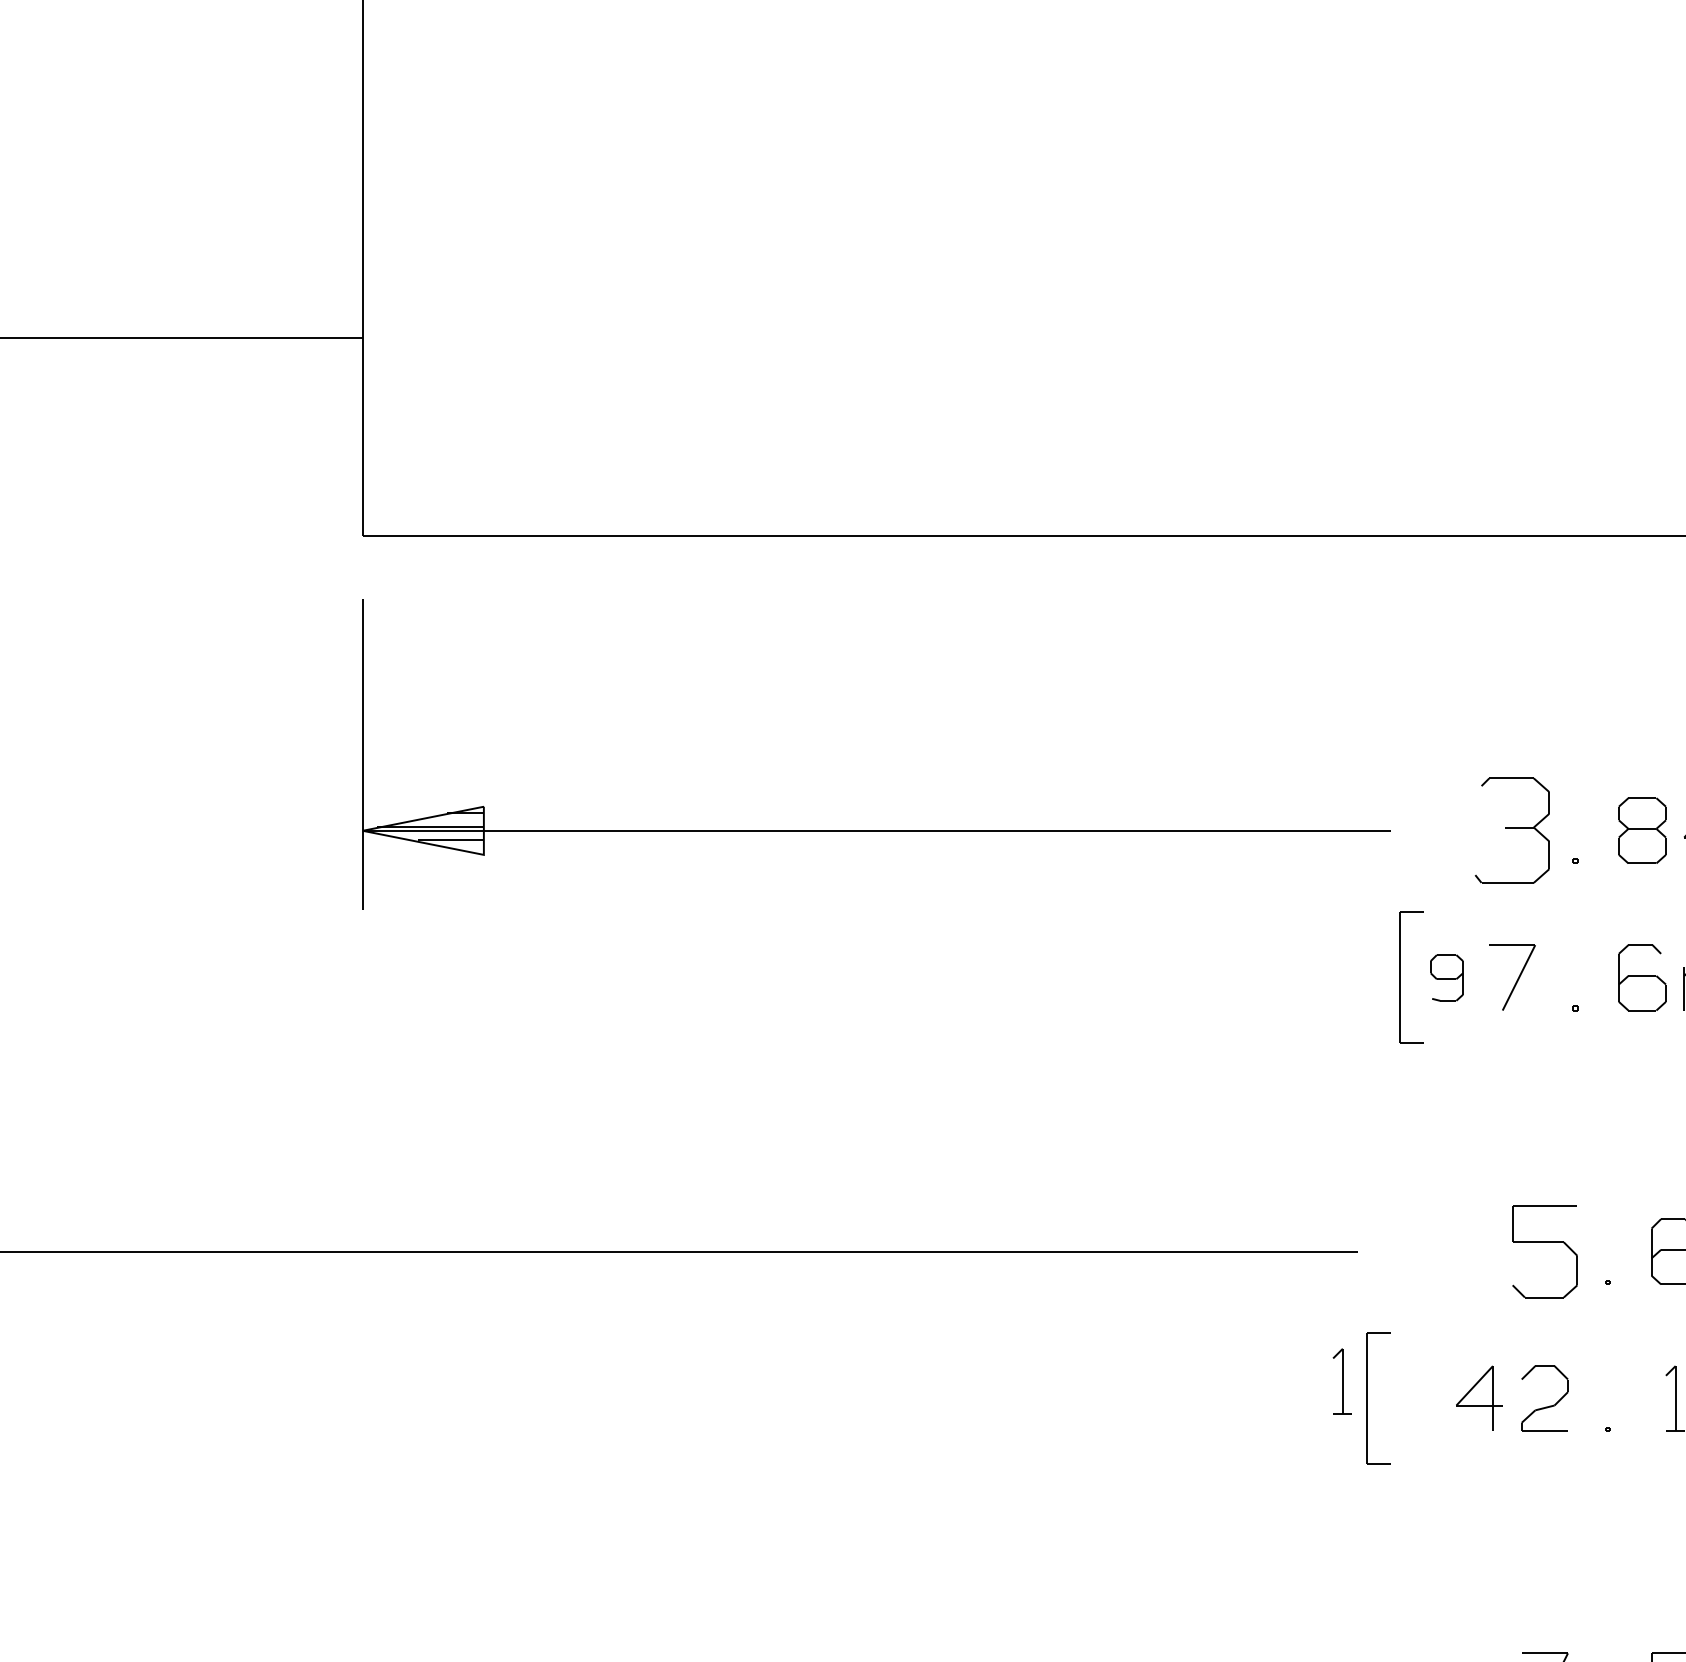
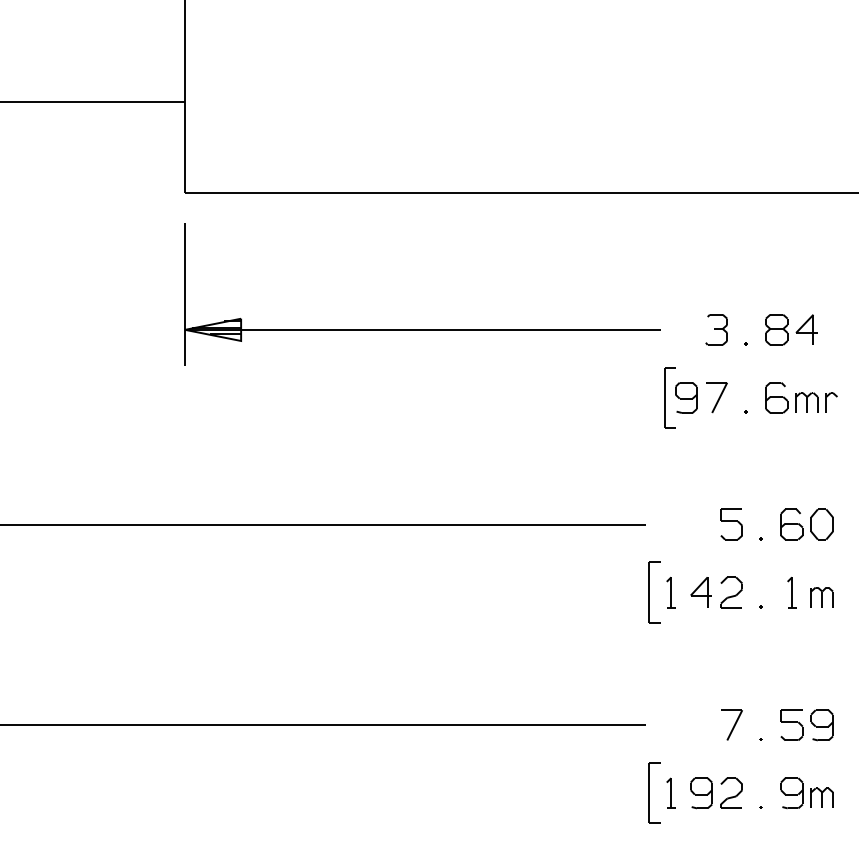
part: (1512, 830) -> (716, 329), size x0.62
part: (1447, 977) -> (686, 397), size x1.43
part: (1544, 1251) -> (731, 524), size x0.71
part: (1341, 1381) -> (670, 592), moved

